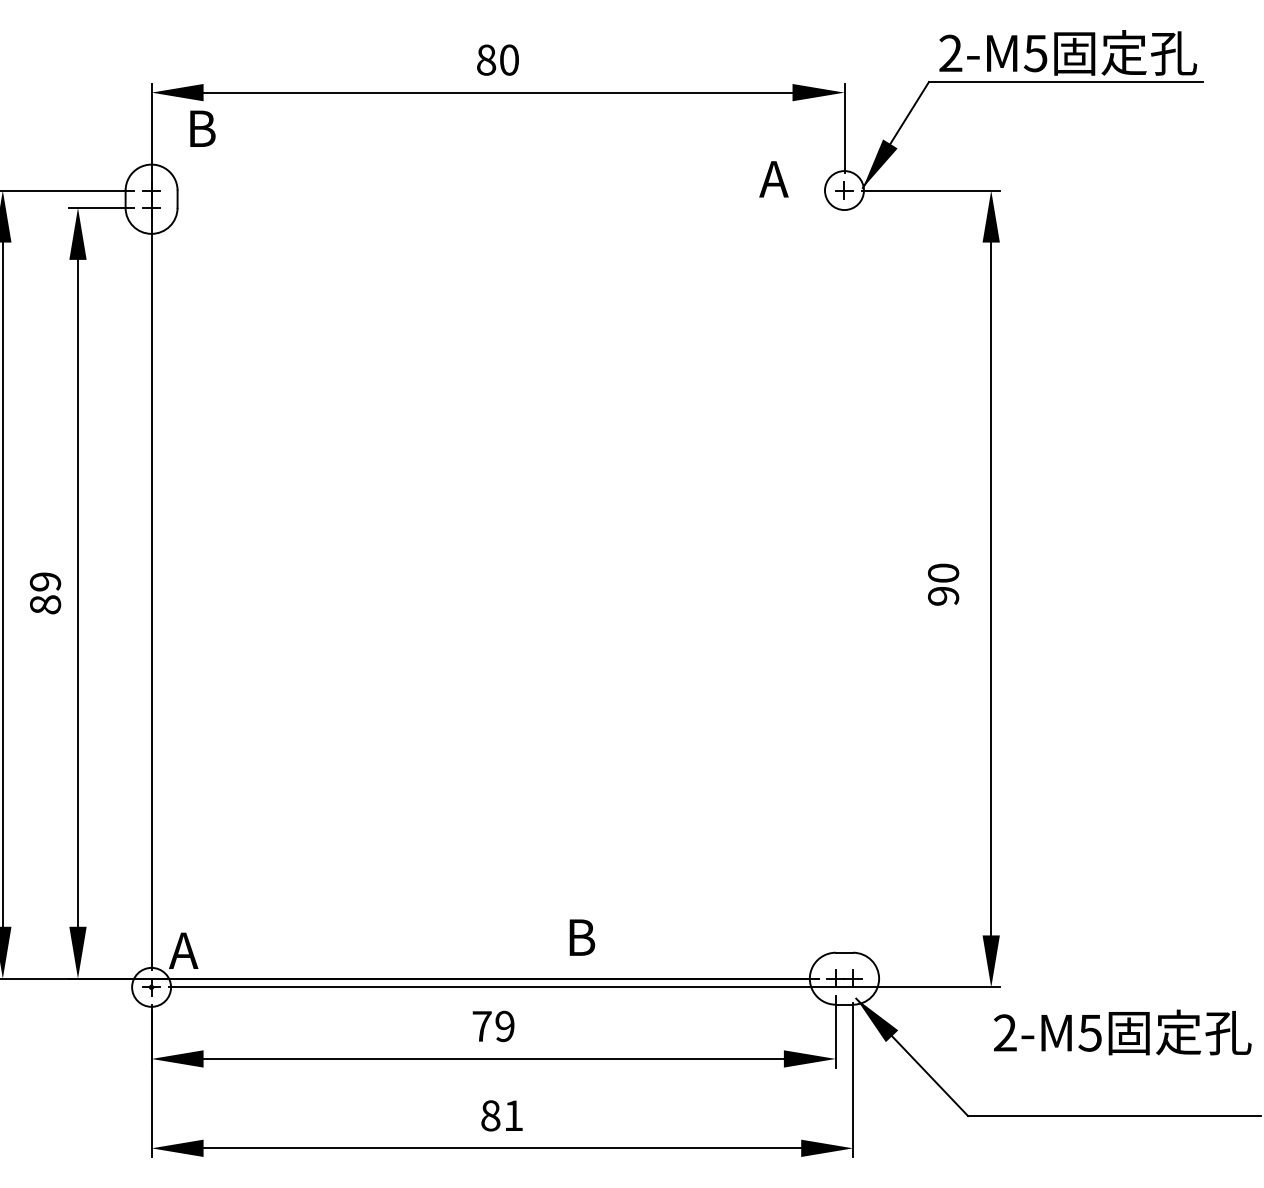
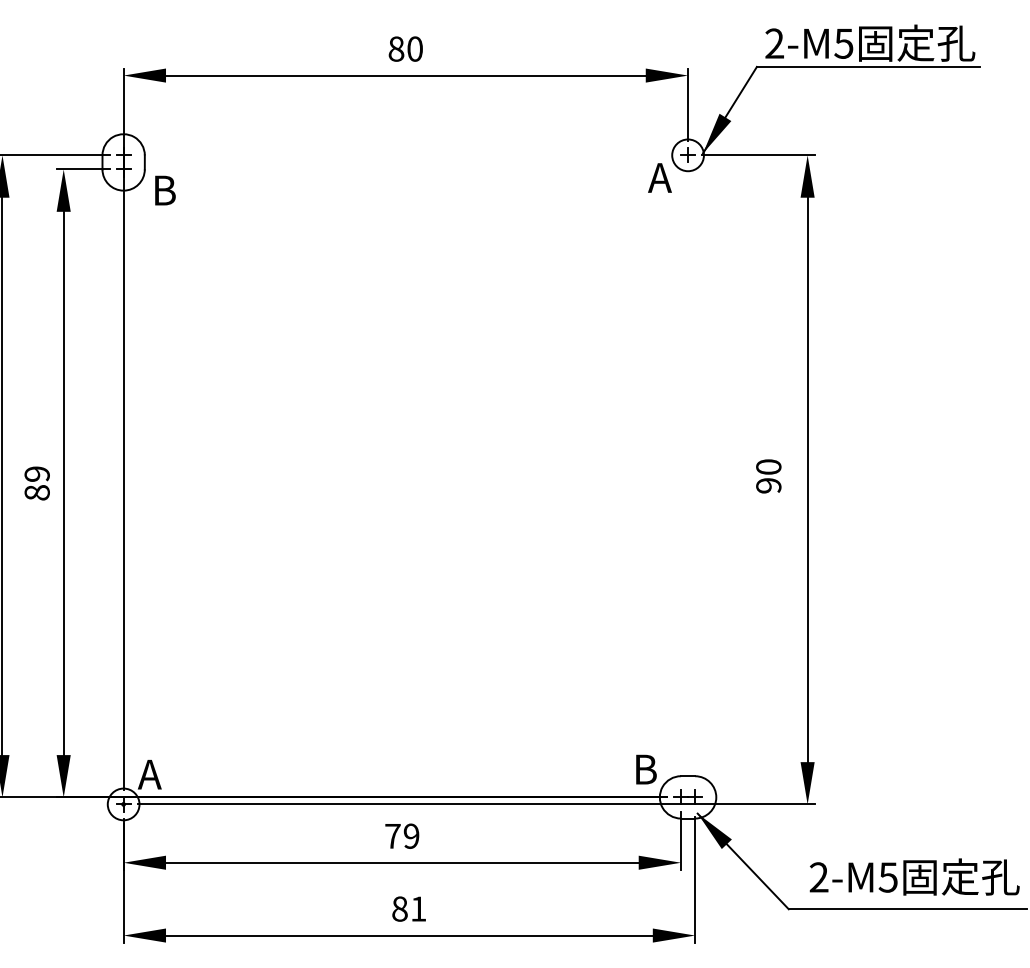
text: (202, 128) -> (165, 190), moved
text: (773, 179) -> (659, 178), moved
text: (582, 937) -> (646, 769), moved
text: (1122, 1032) -> (914, 877), moved

